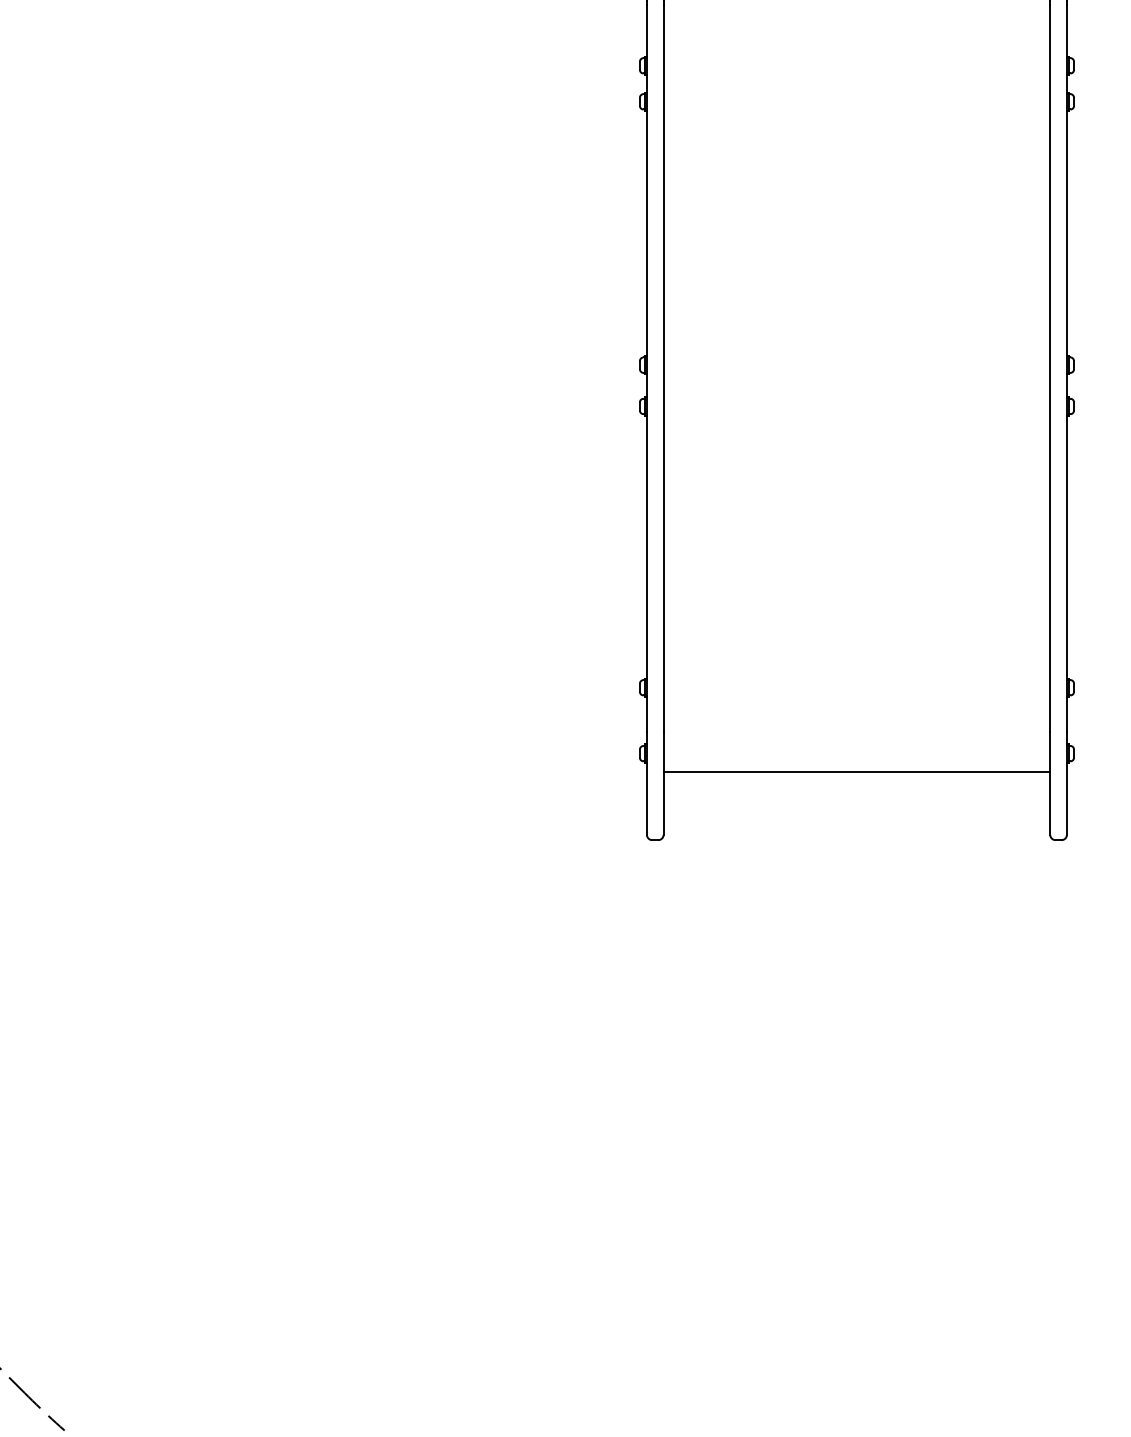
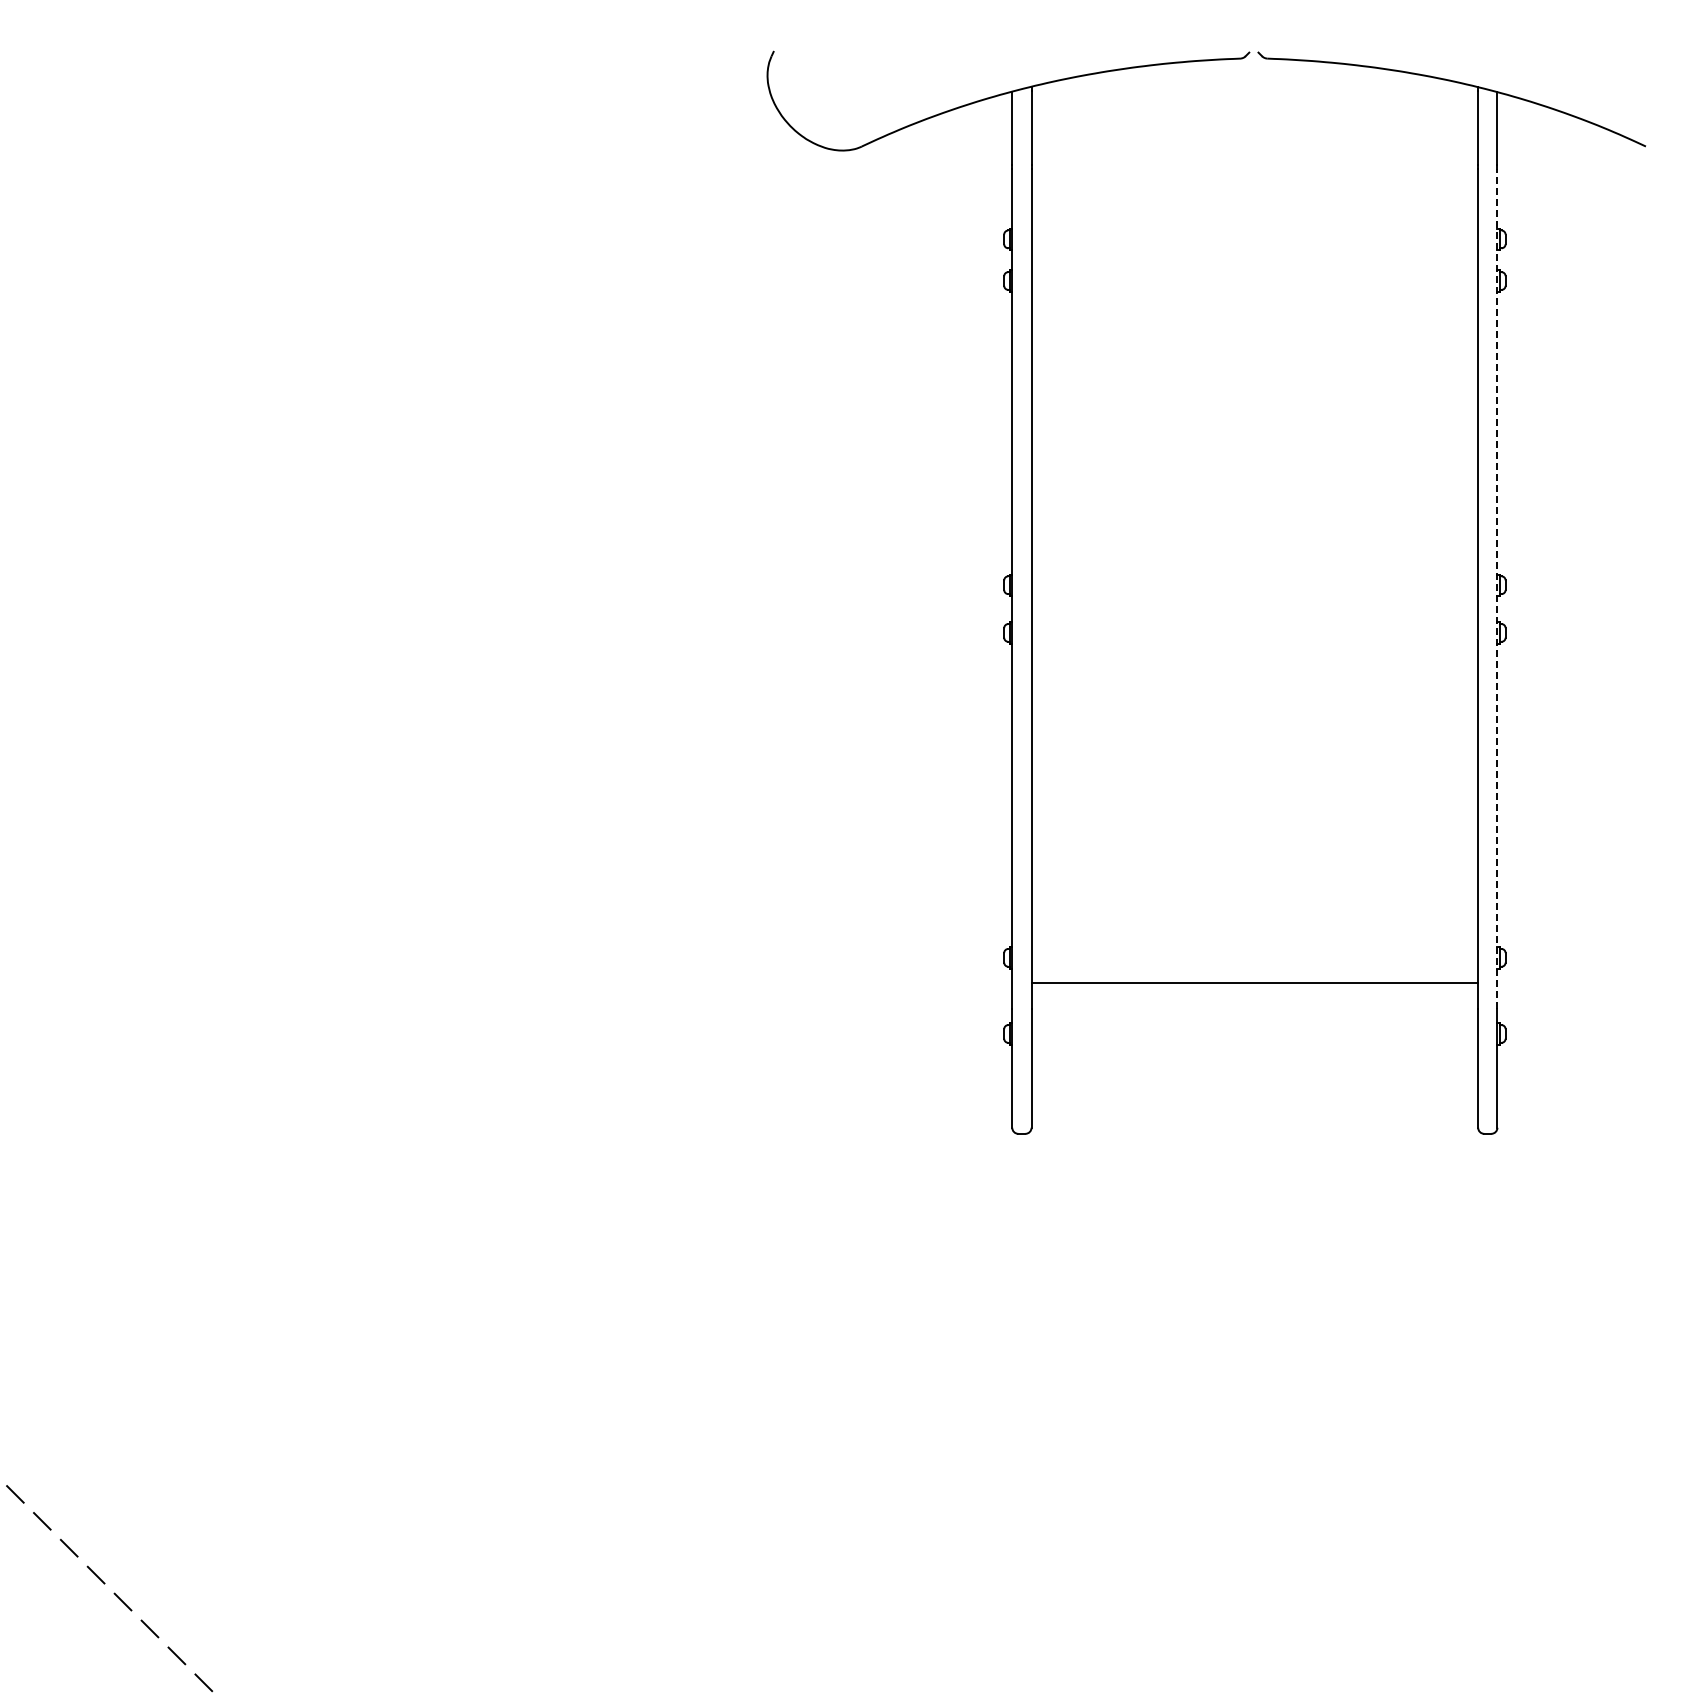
line: (1067, 368) -> (1497, 589), solid -> dashed
line: (856, 771) -> (1254, 982), moved

